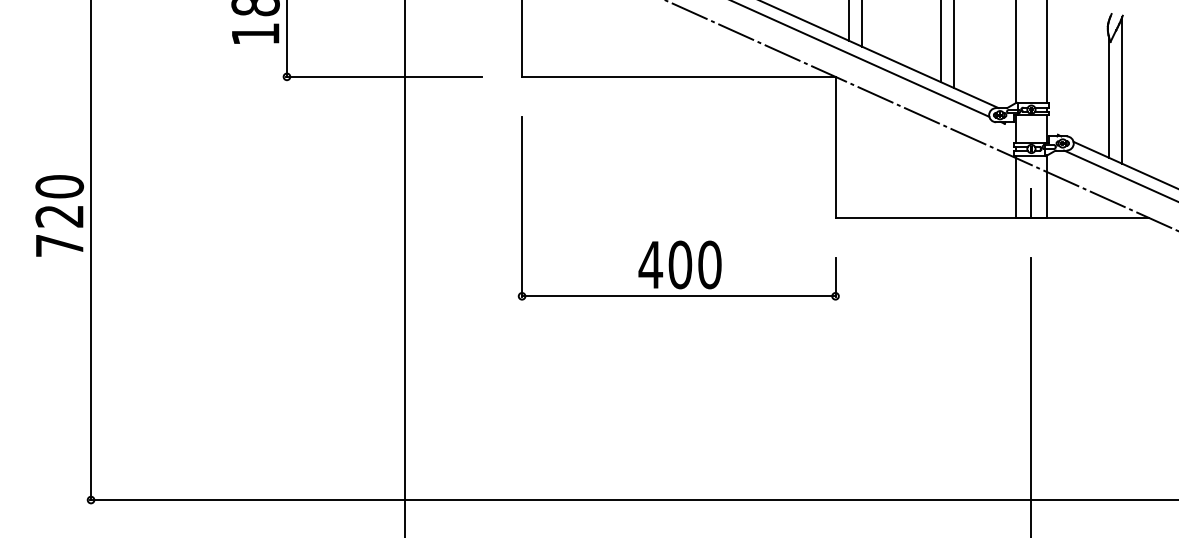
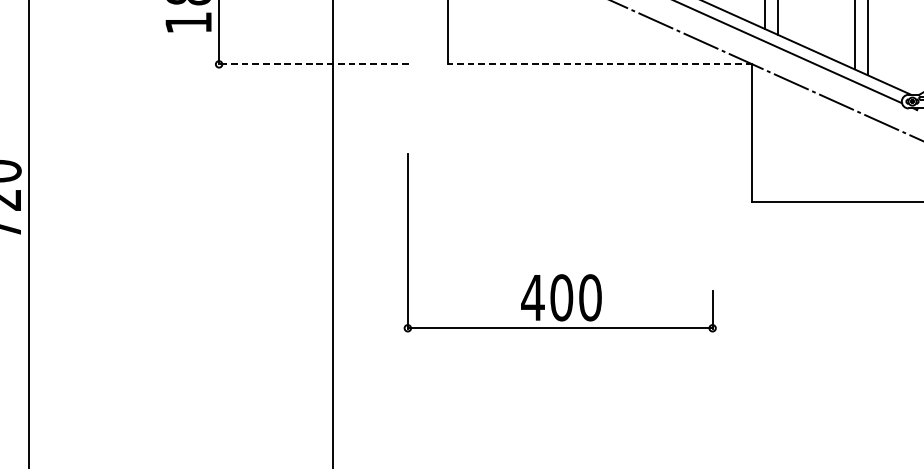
line: (384, 76) -> (313, 64), solid -> dashed
line: (678, 76) -> (599, 64), solid -> dashed
part: (679, 240) -> (560, 274), moved

